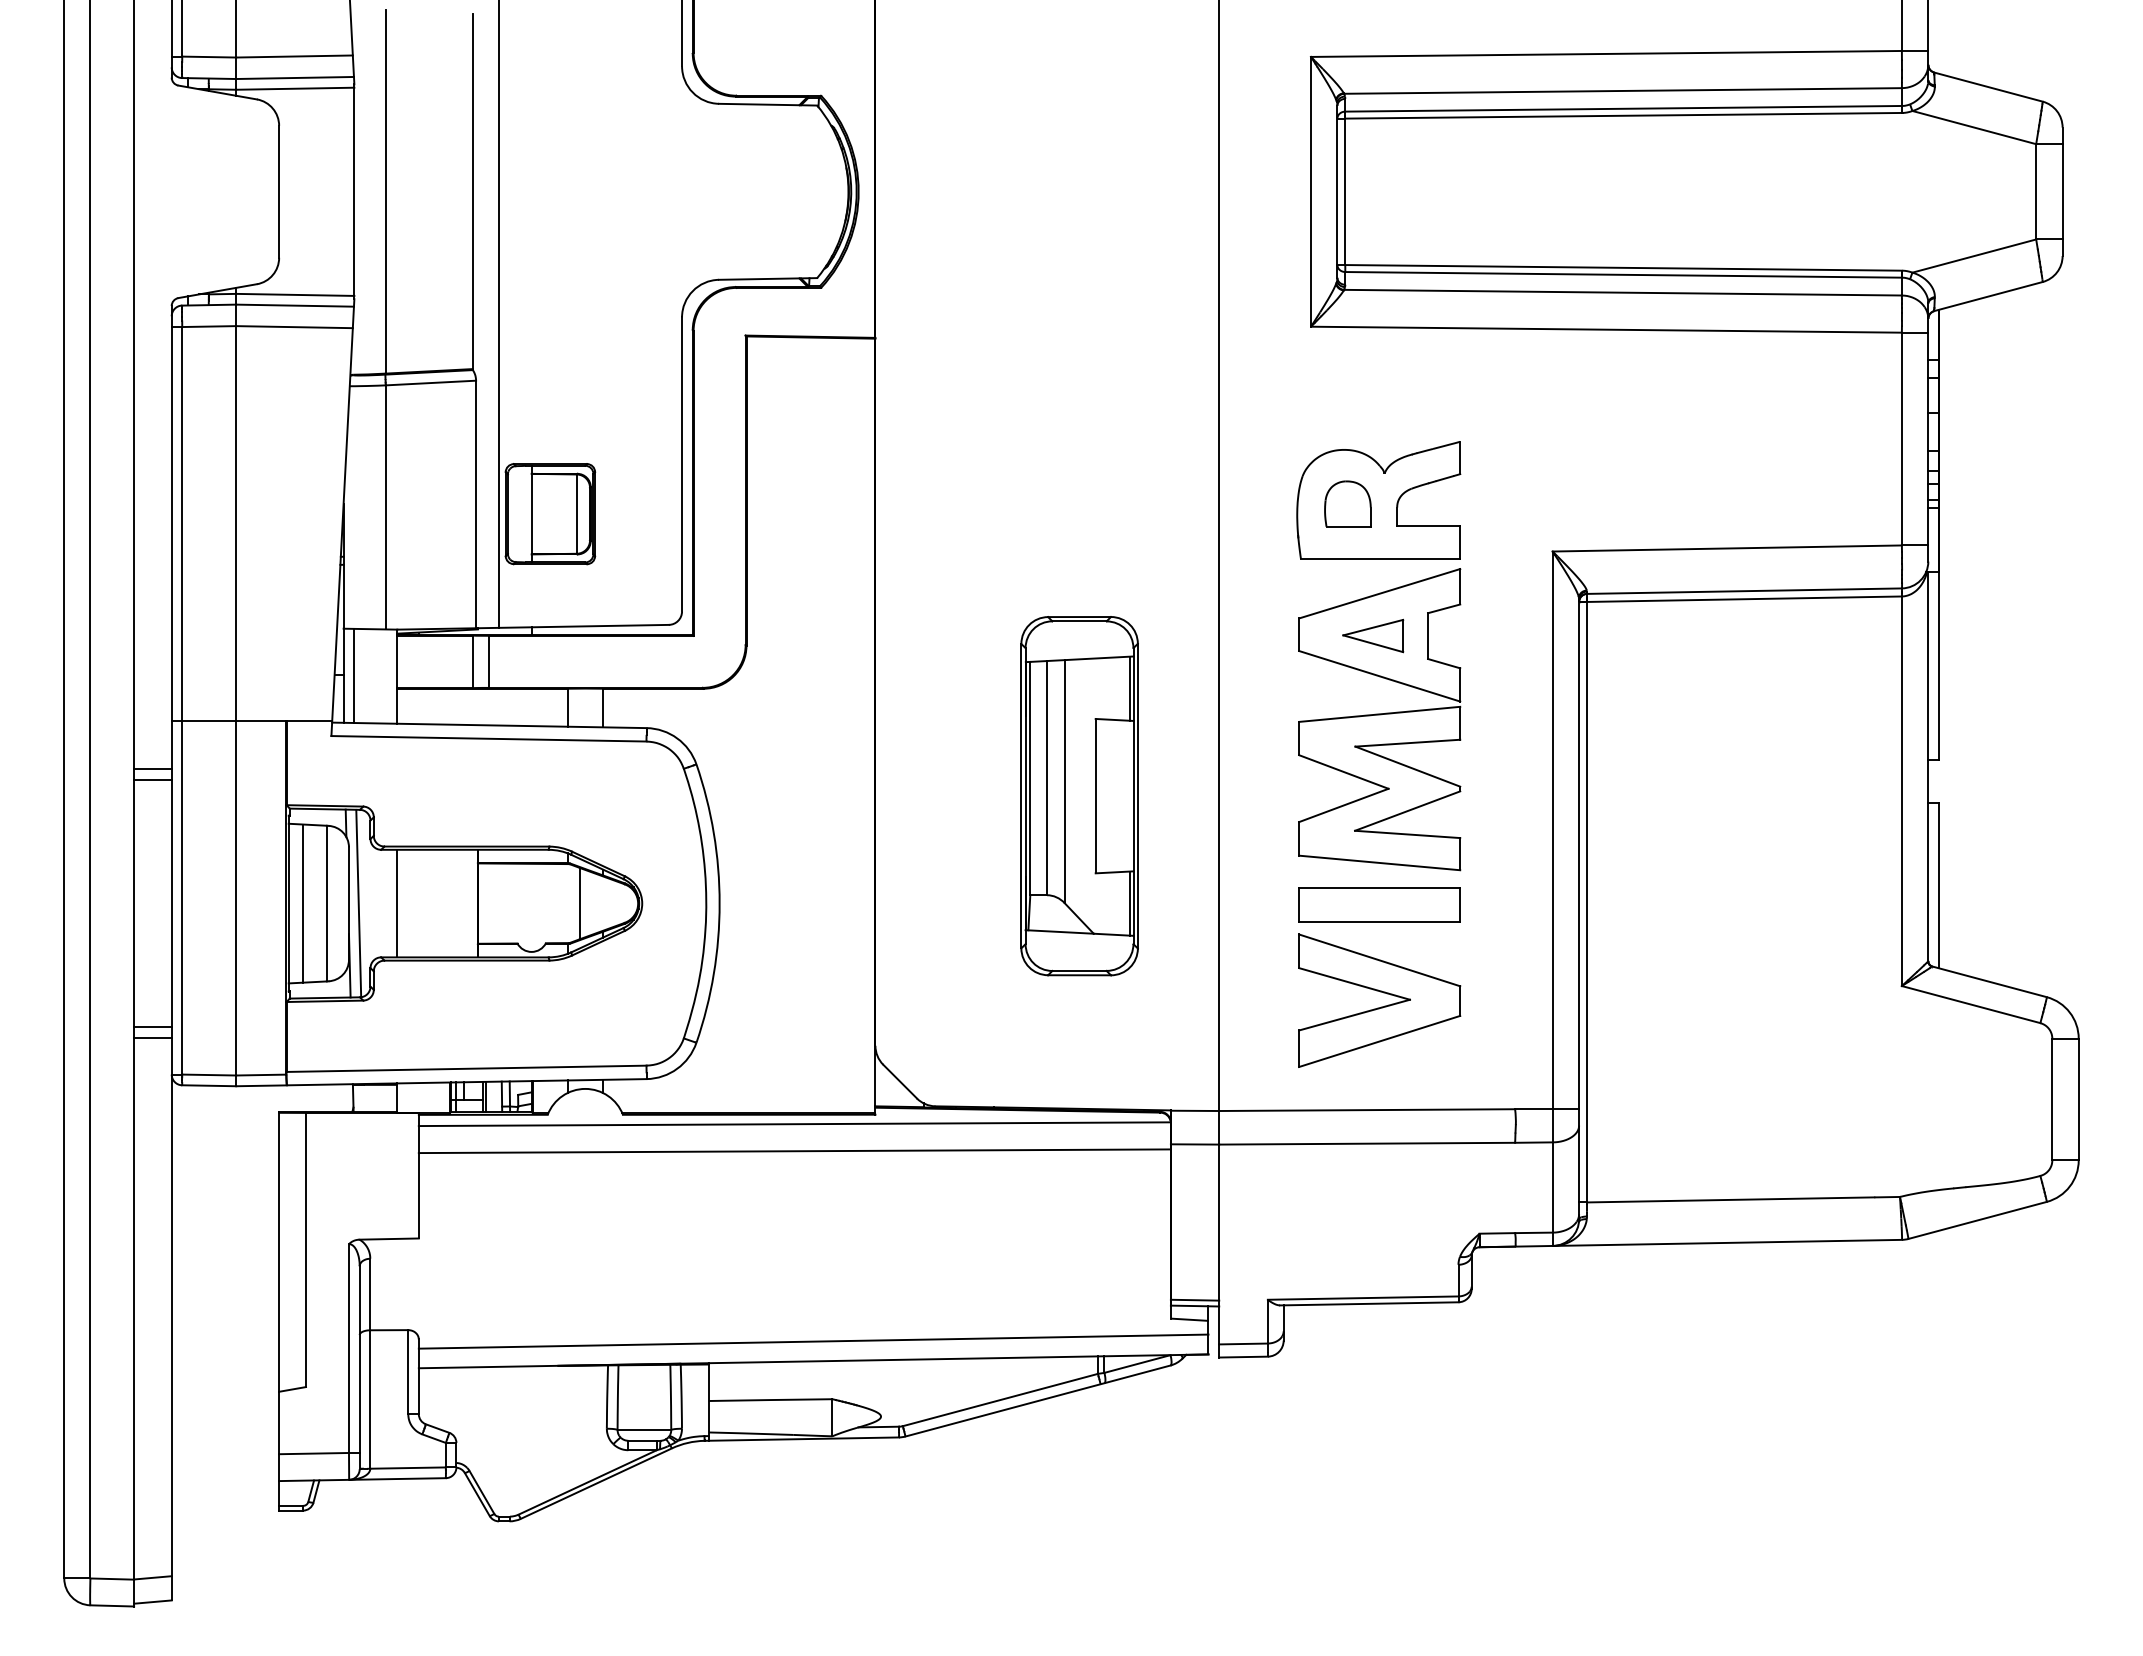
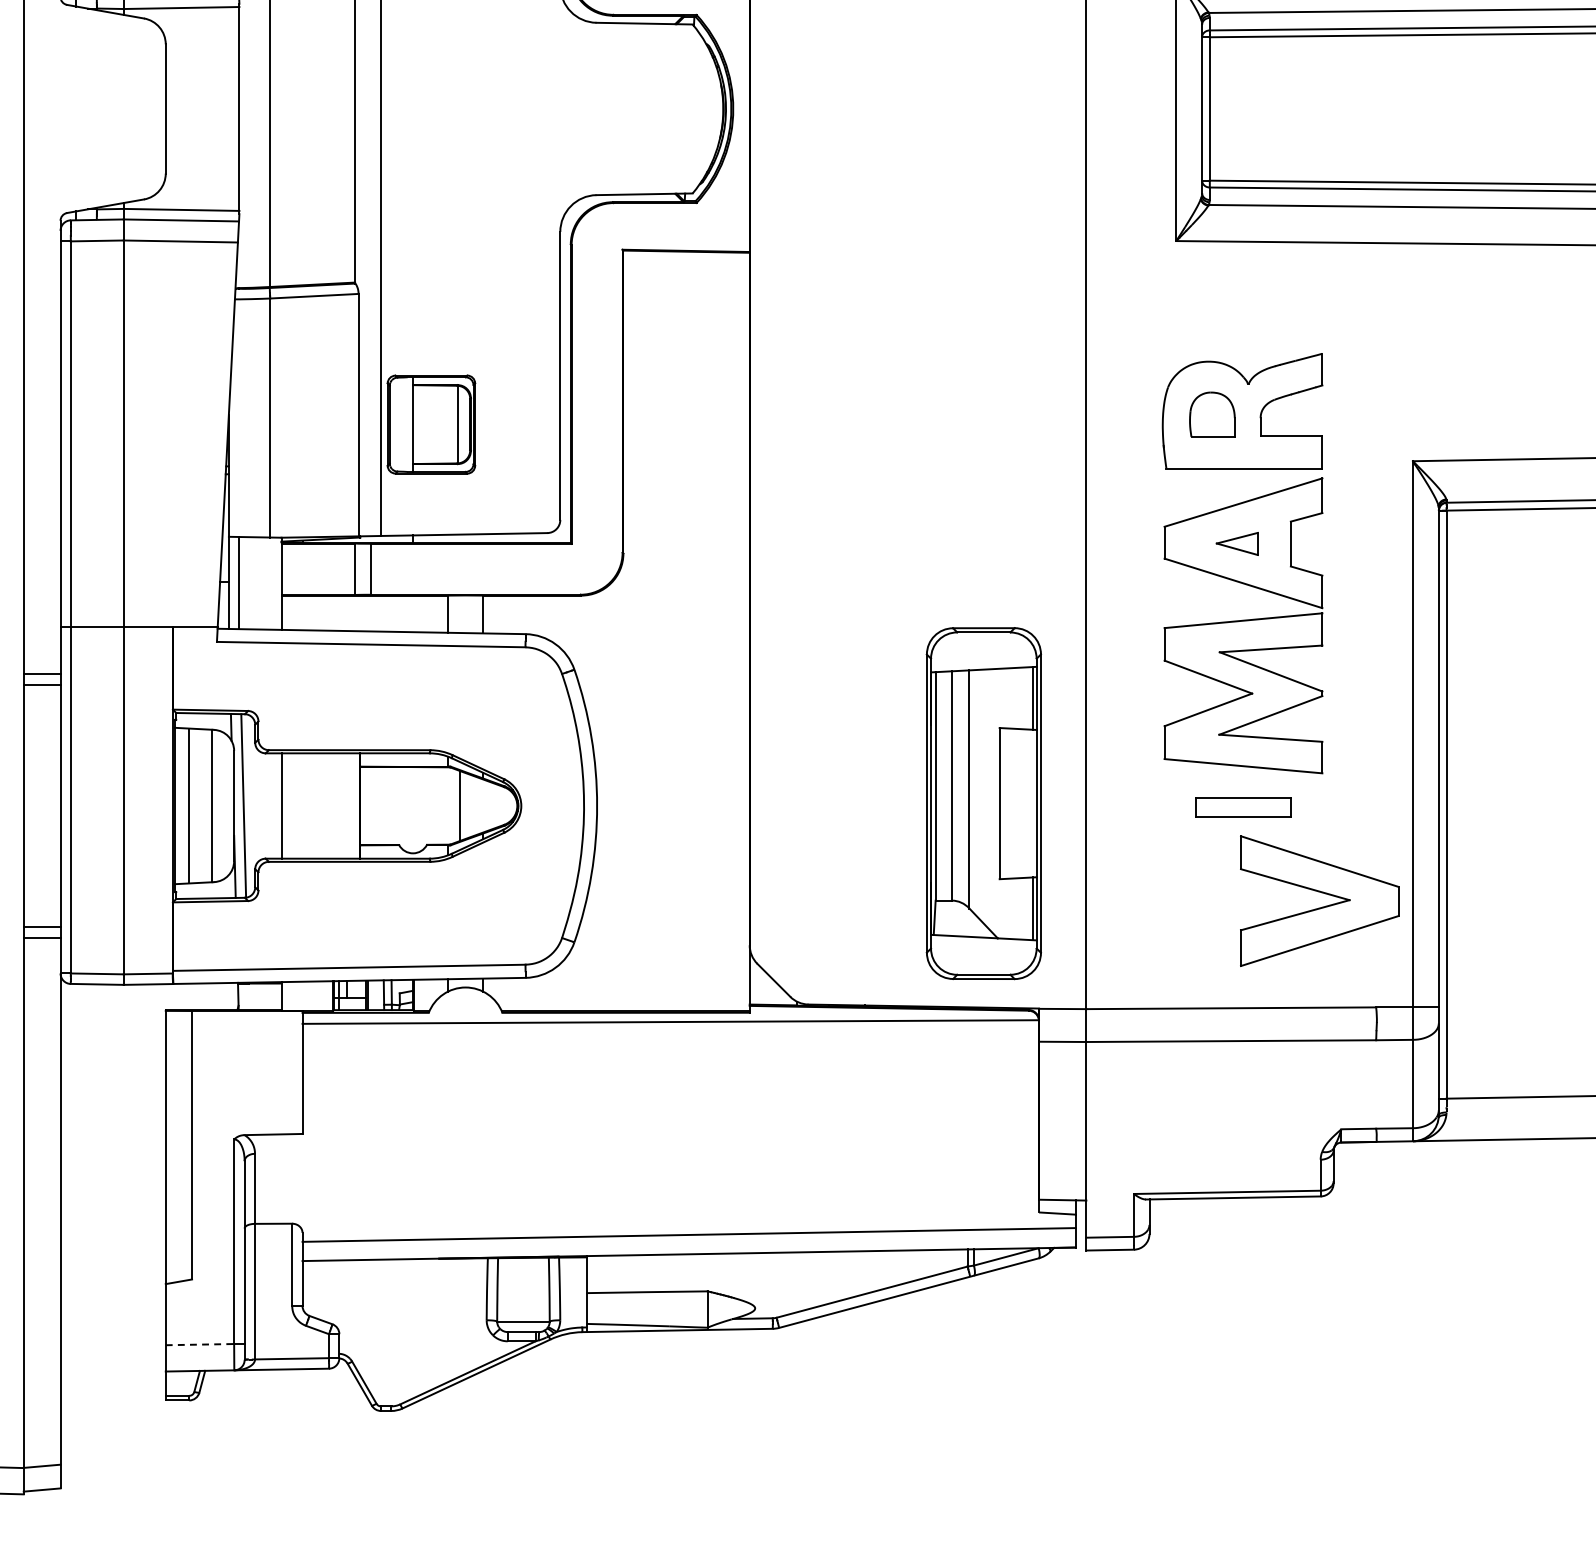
part: (1373, 635) -> (1237, 543), size x0.7
part: (1079, 796) -> (983, 803), moved
part: (1379, 904) -> (1243, 806), size x0.6
part: (1381, 1006) -> (1321, 906), moved
line: (794, 1151) -> (670, 1048), removed
line: (1194, 1299) -> (1062, 1193), removed
line: (314, 1453) -> (200, 1344), solid -> dashed

